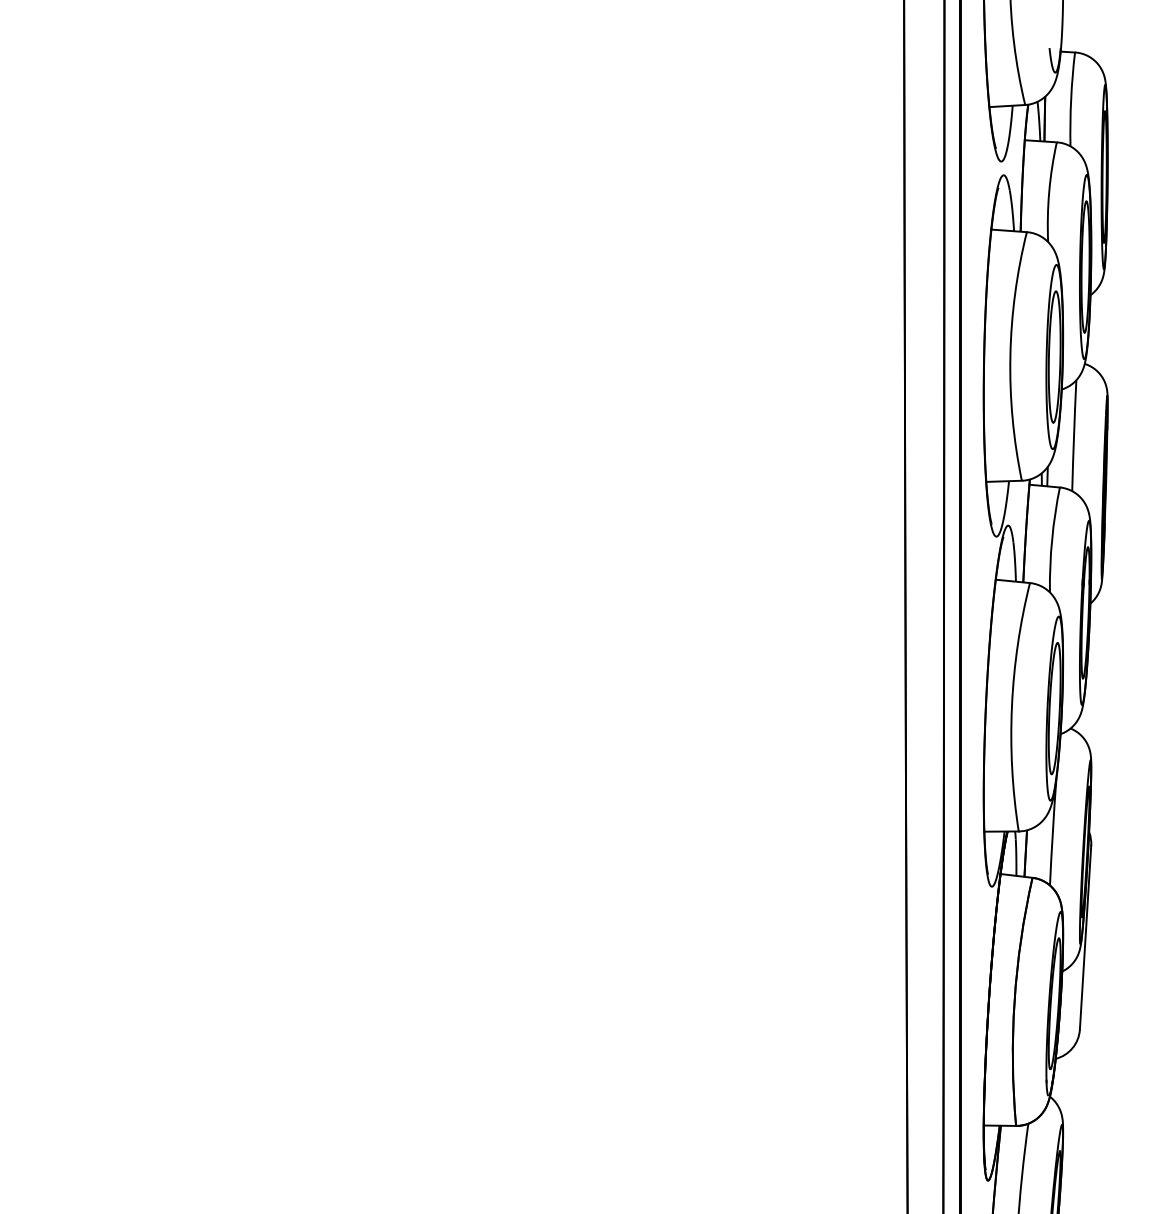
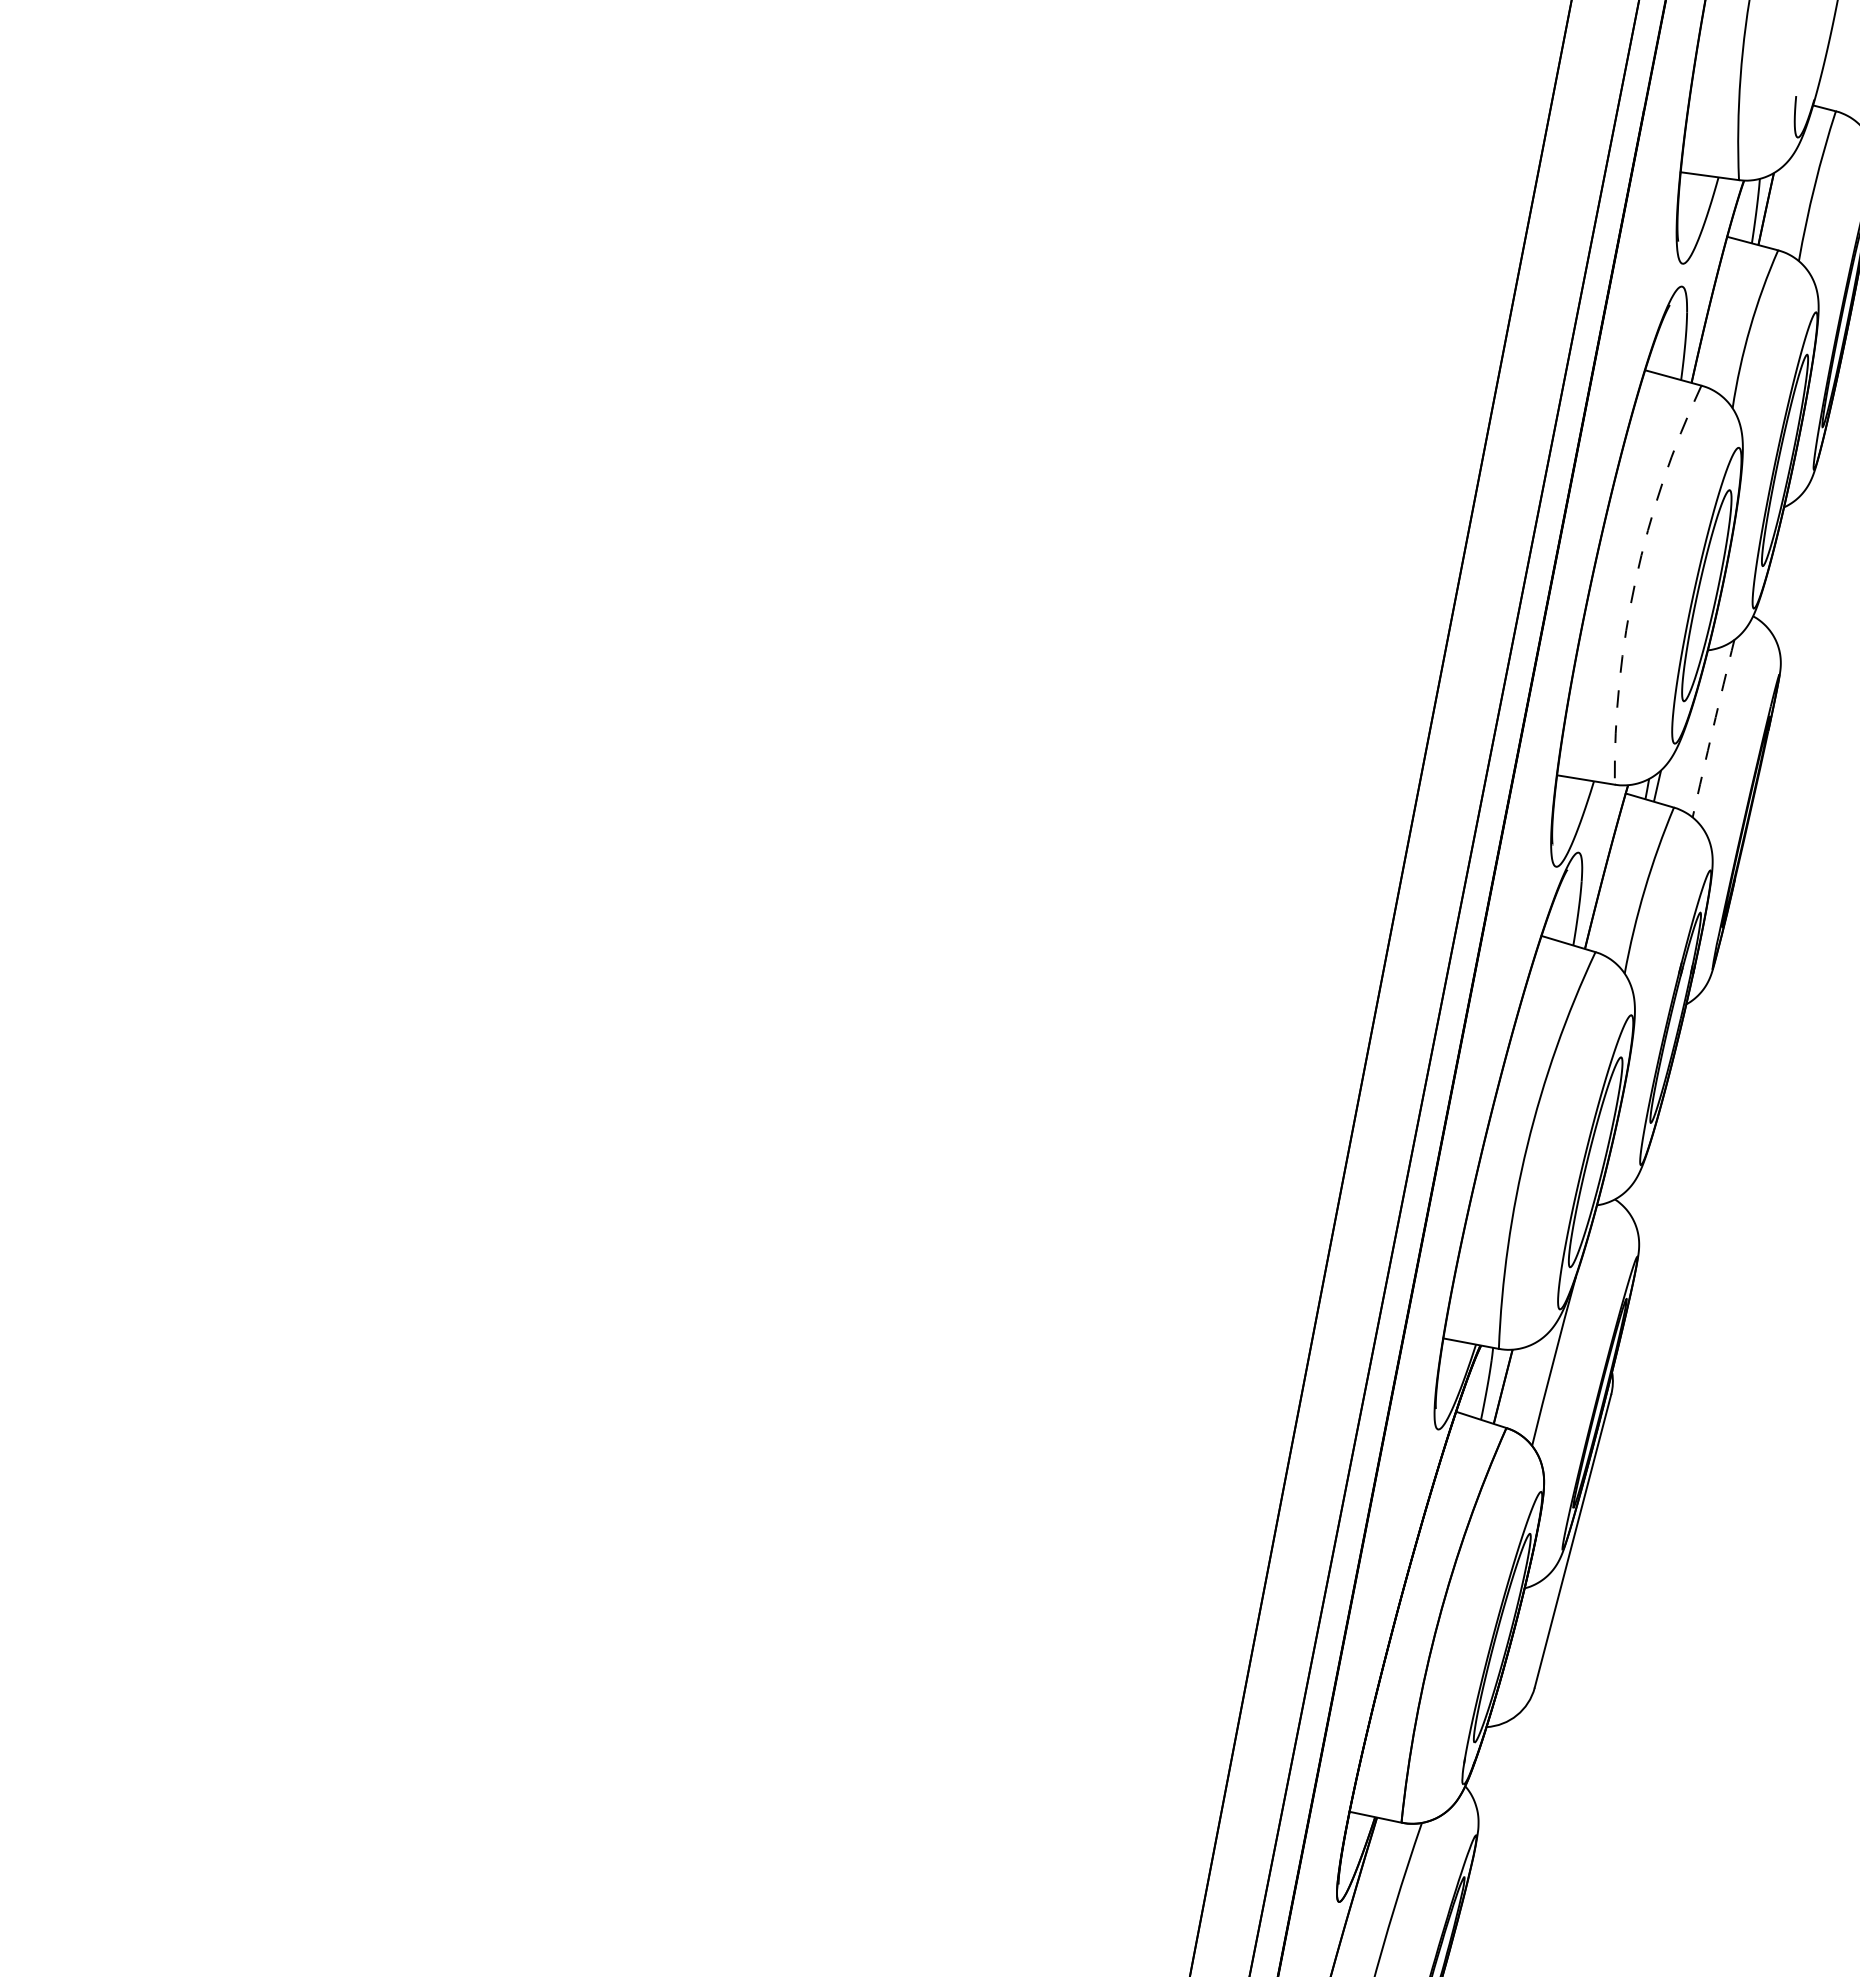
arc: (1010, 356) -> (1635, 580), solid -> dashed
arc: (1074, 435) -> (1713, 728), solid -> dashed

